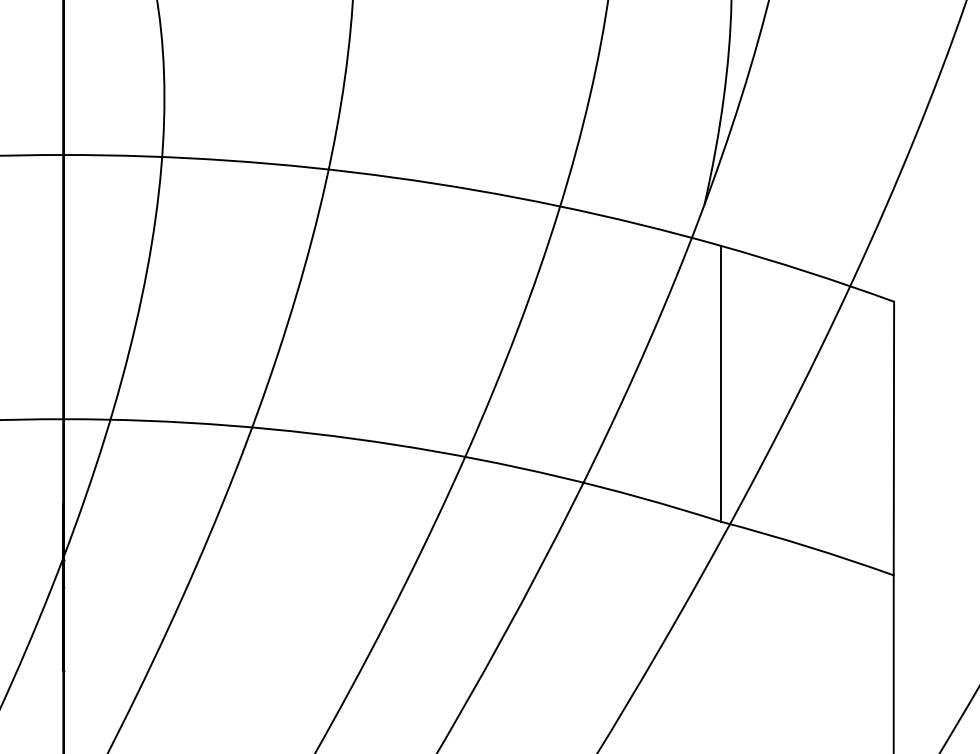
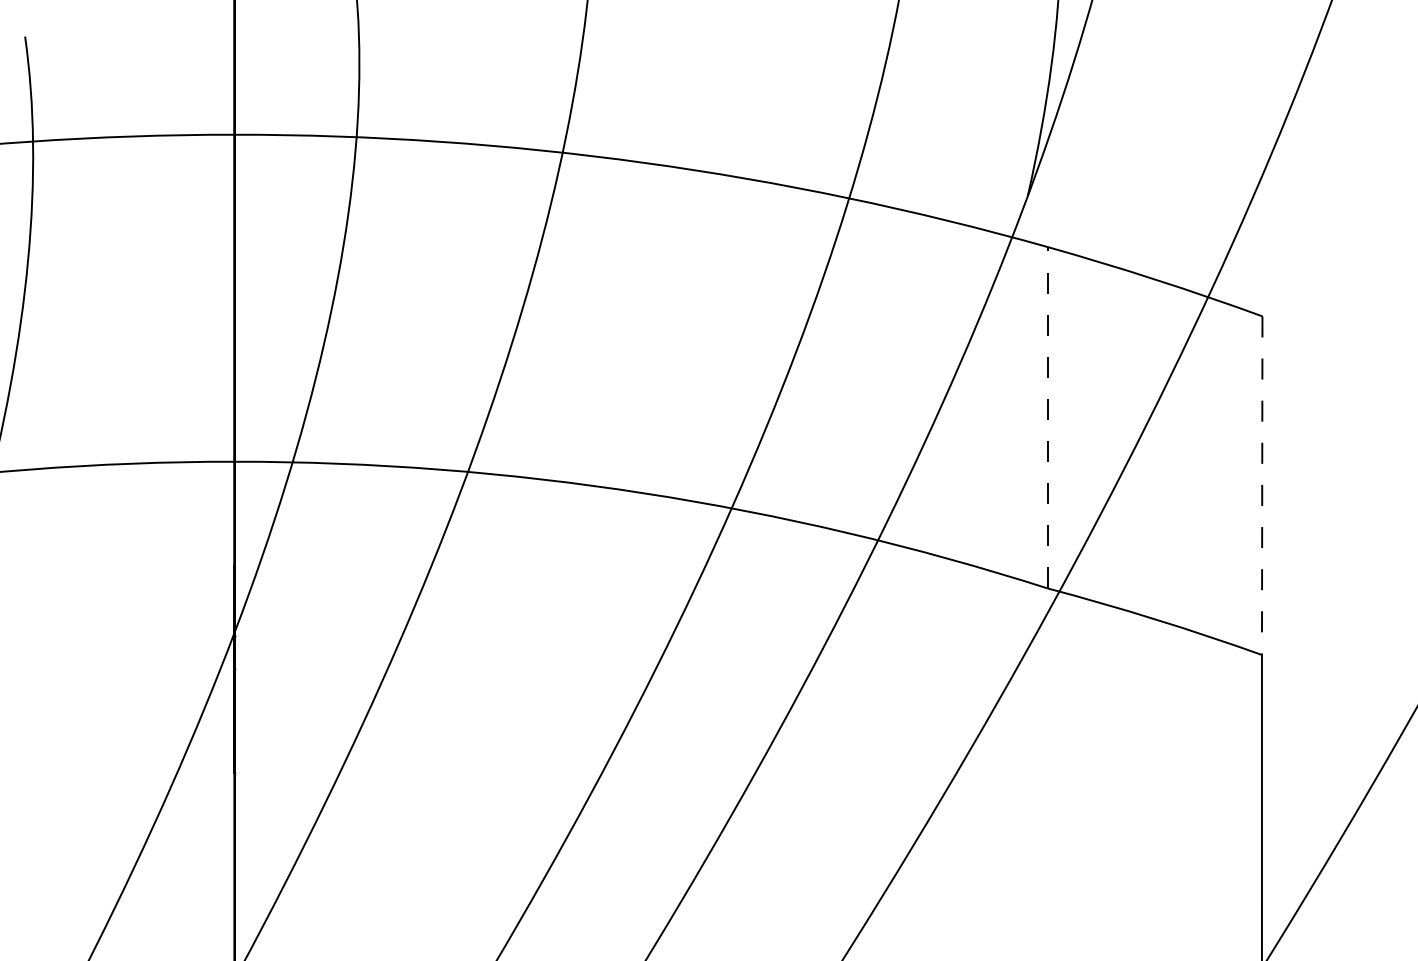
line: (720, 383) -> (1047, 417), solid -> dashed
line: (894, 439) -> (1262, 486), solid -> dashed

